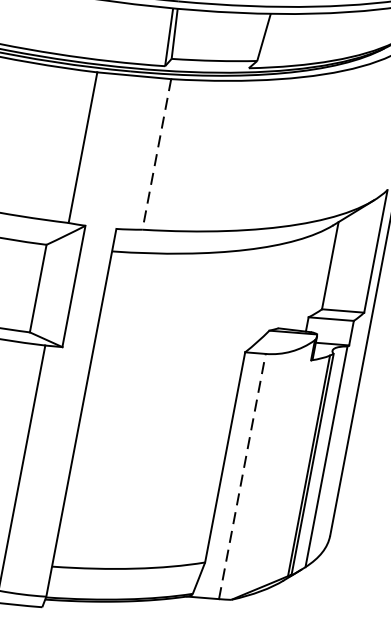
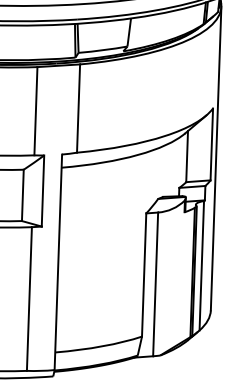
line: (156, 156) -> (78, 109), dashed -> solid
line: (242, 476) -> (155, 284), dashed -> solid

